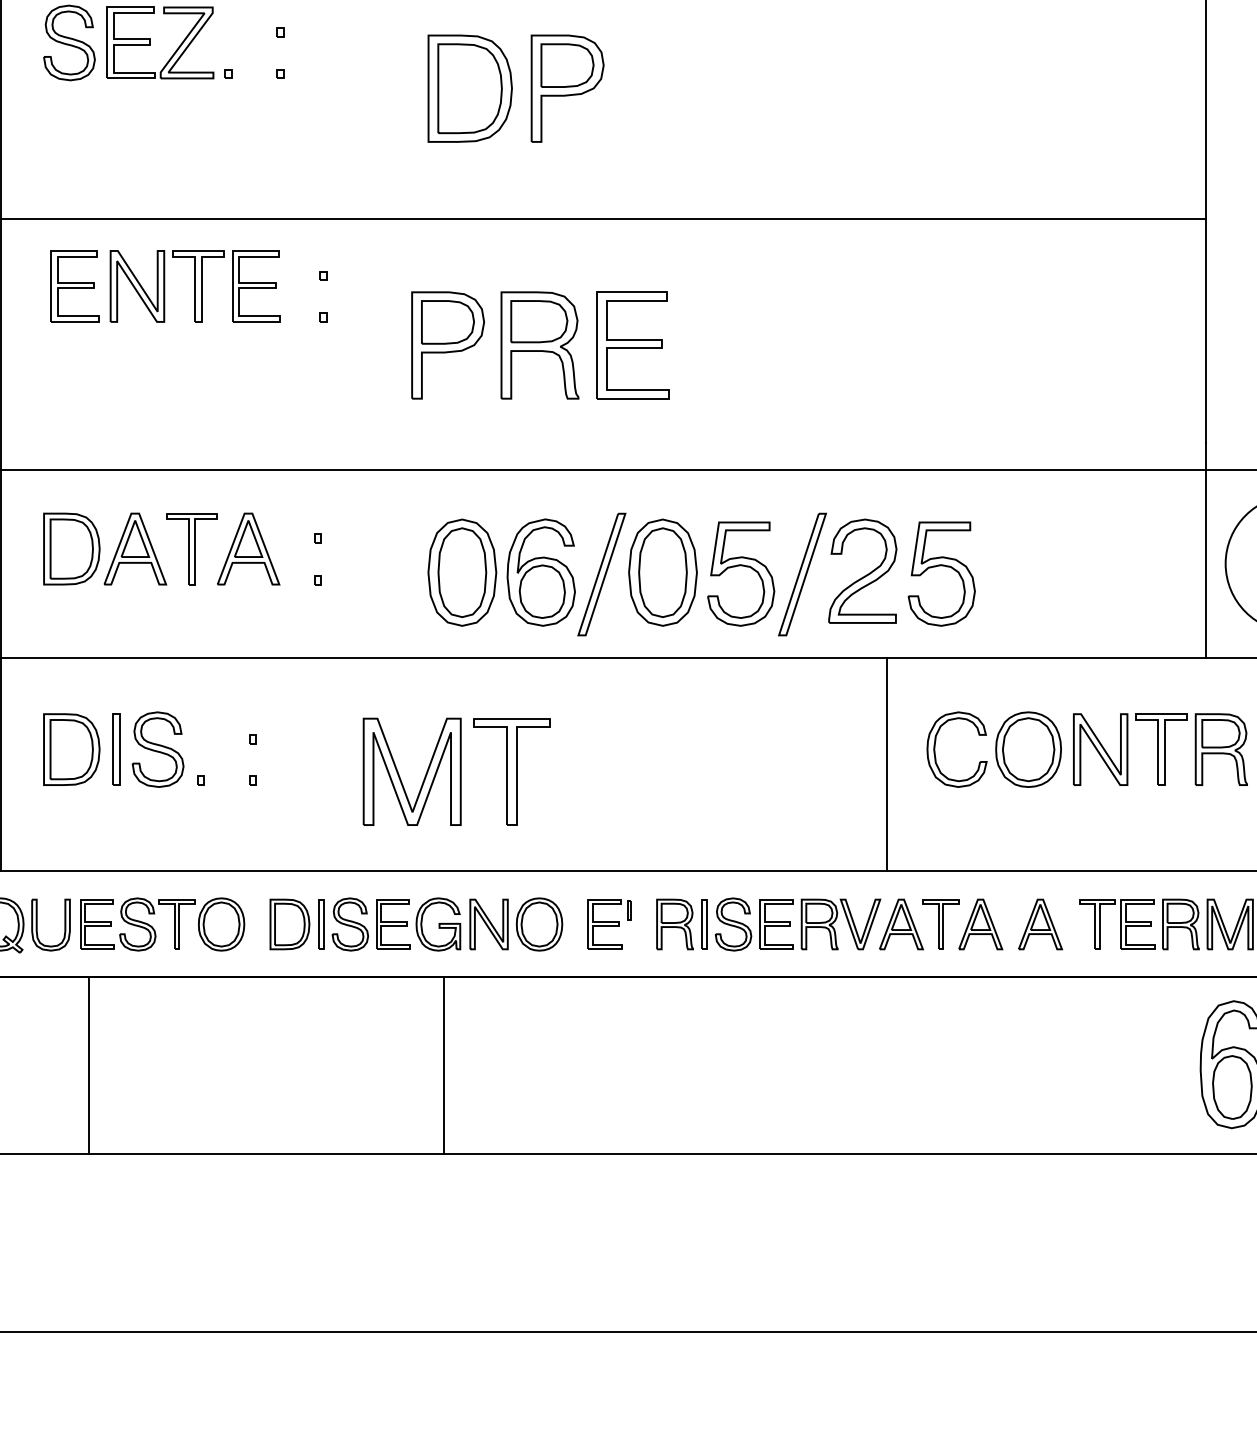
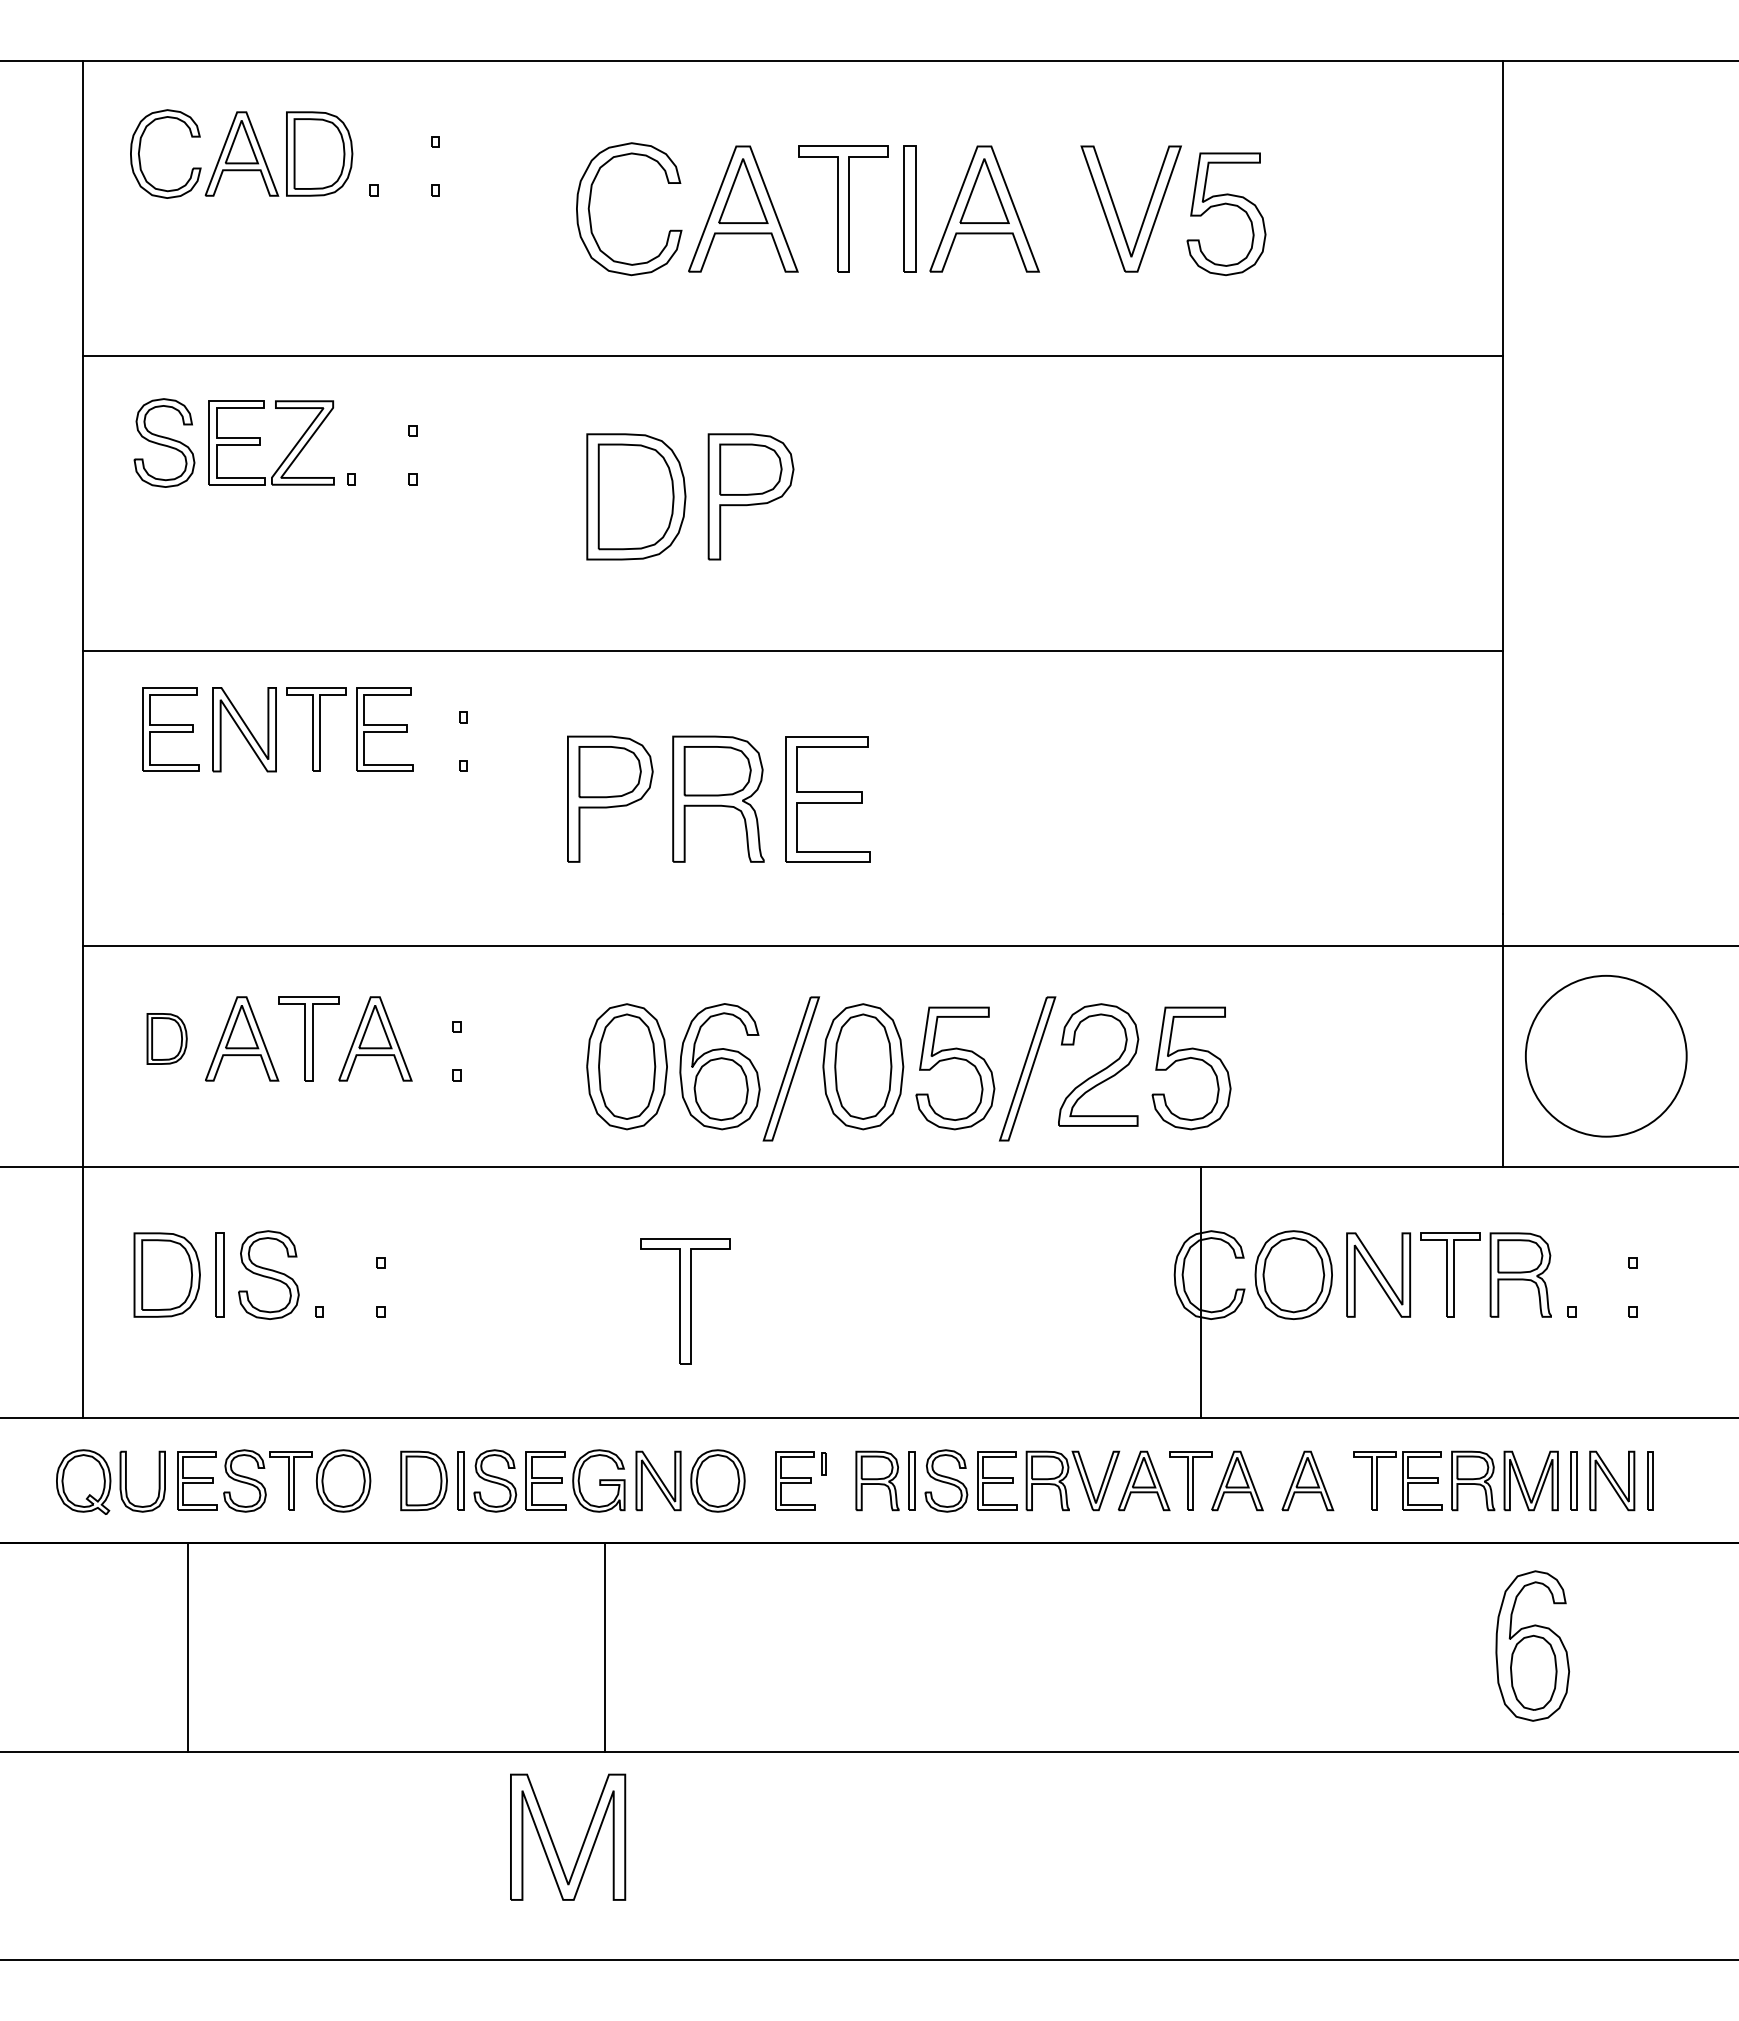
part: (71, 548) -> (166, 1038), size x0.6
line: (887, 764) -> (1201, 1292), moved
part: (425, 774) -> (583, 1840), moved

